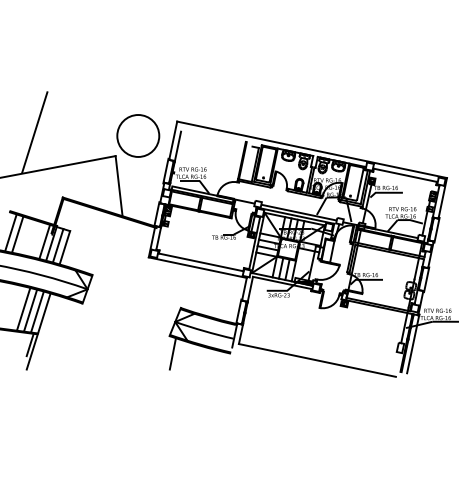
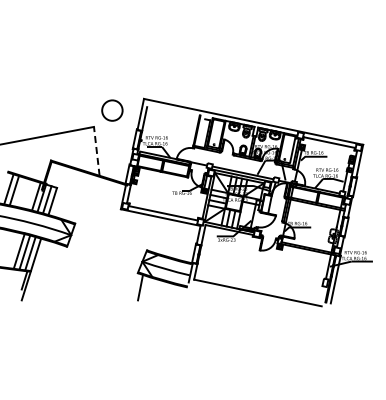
line: (35, 132) -> (28, 107), removed
circle: (138, 135) -> (112, 110), size x0.6
line: (118, 186) -> (96, 151), solid -> dashed

